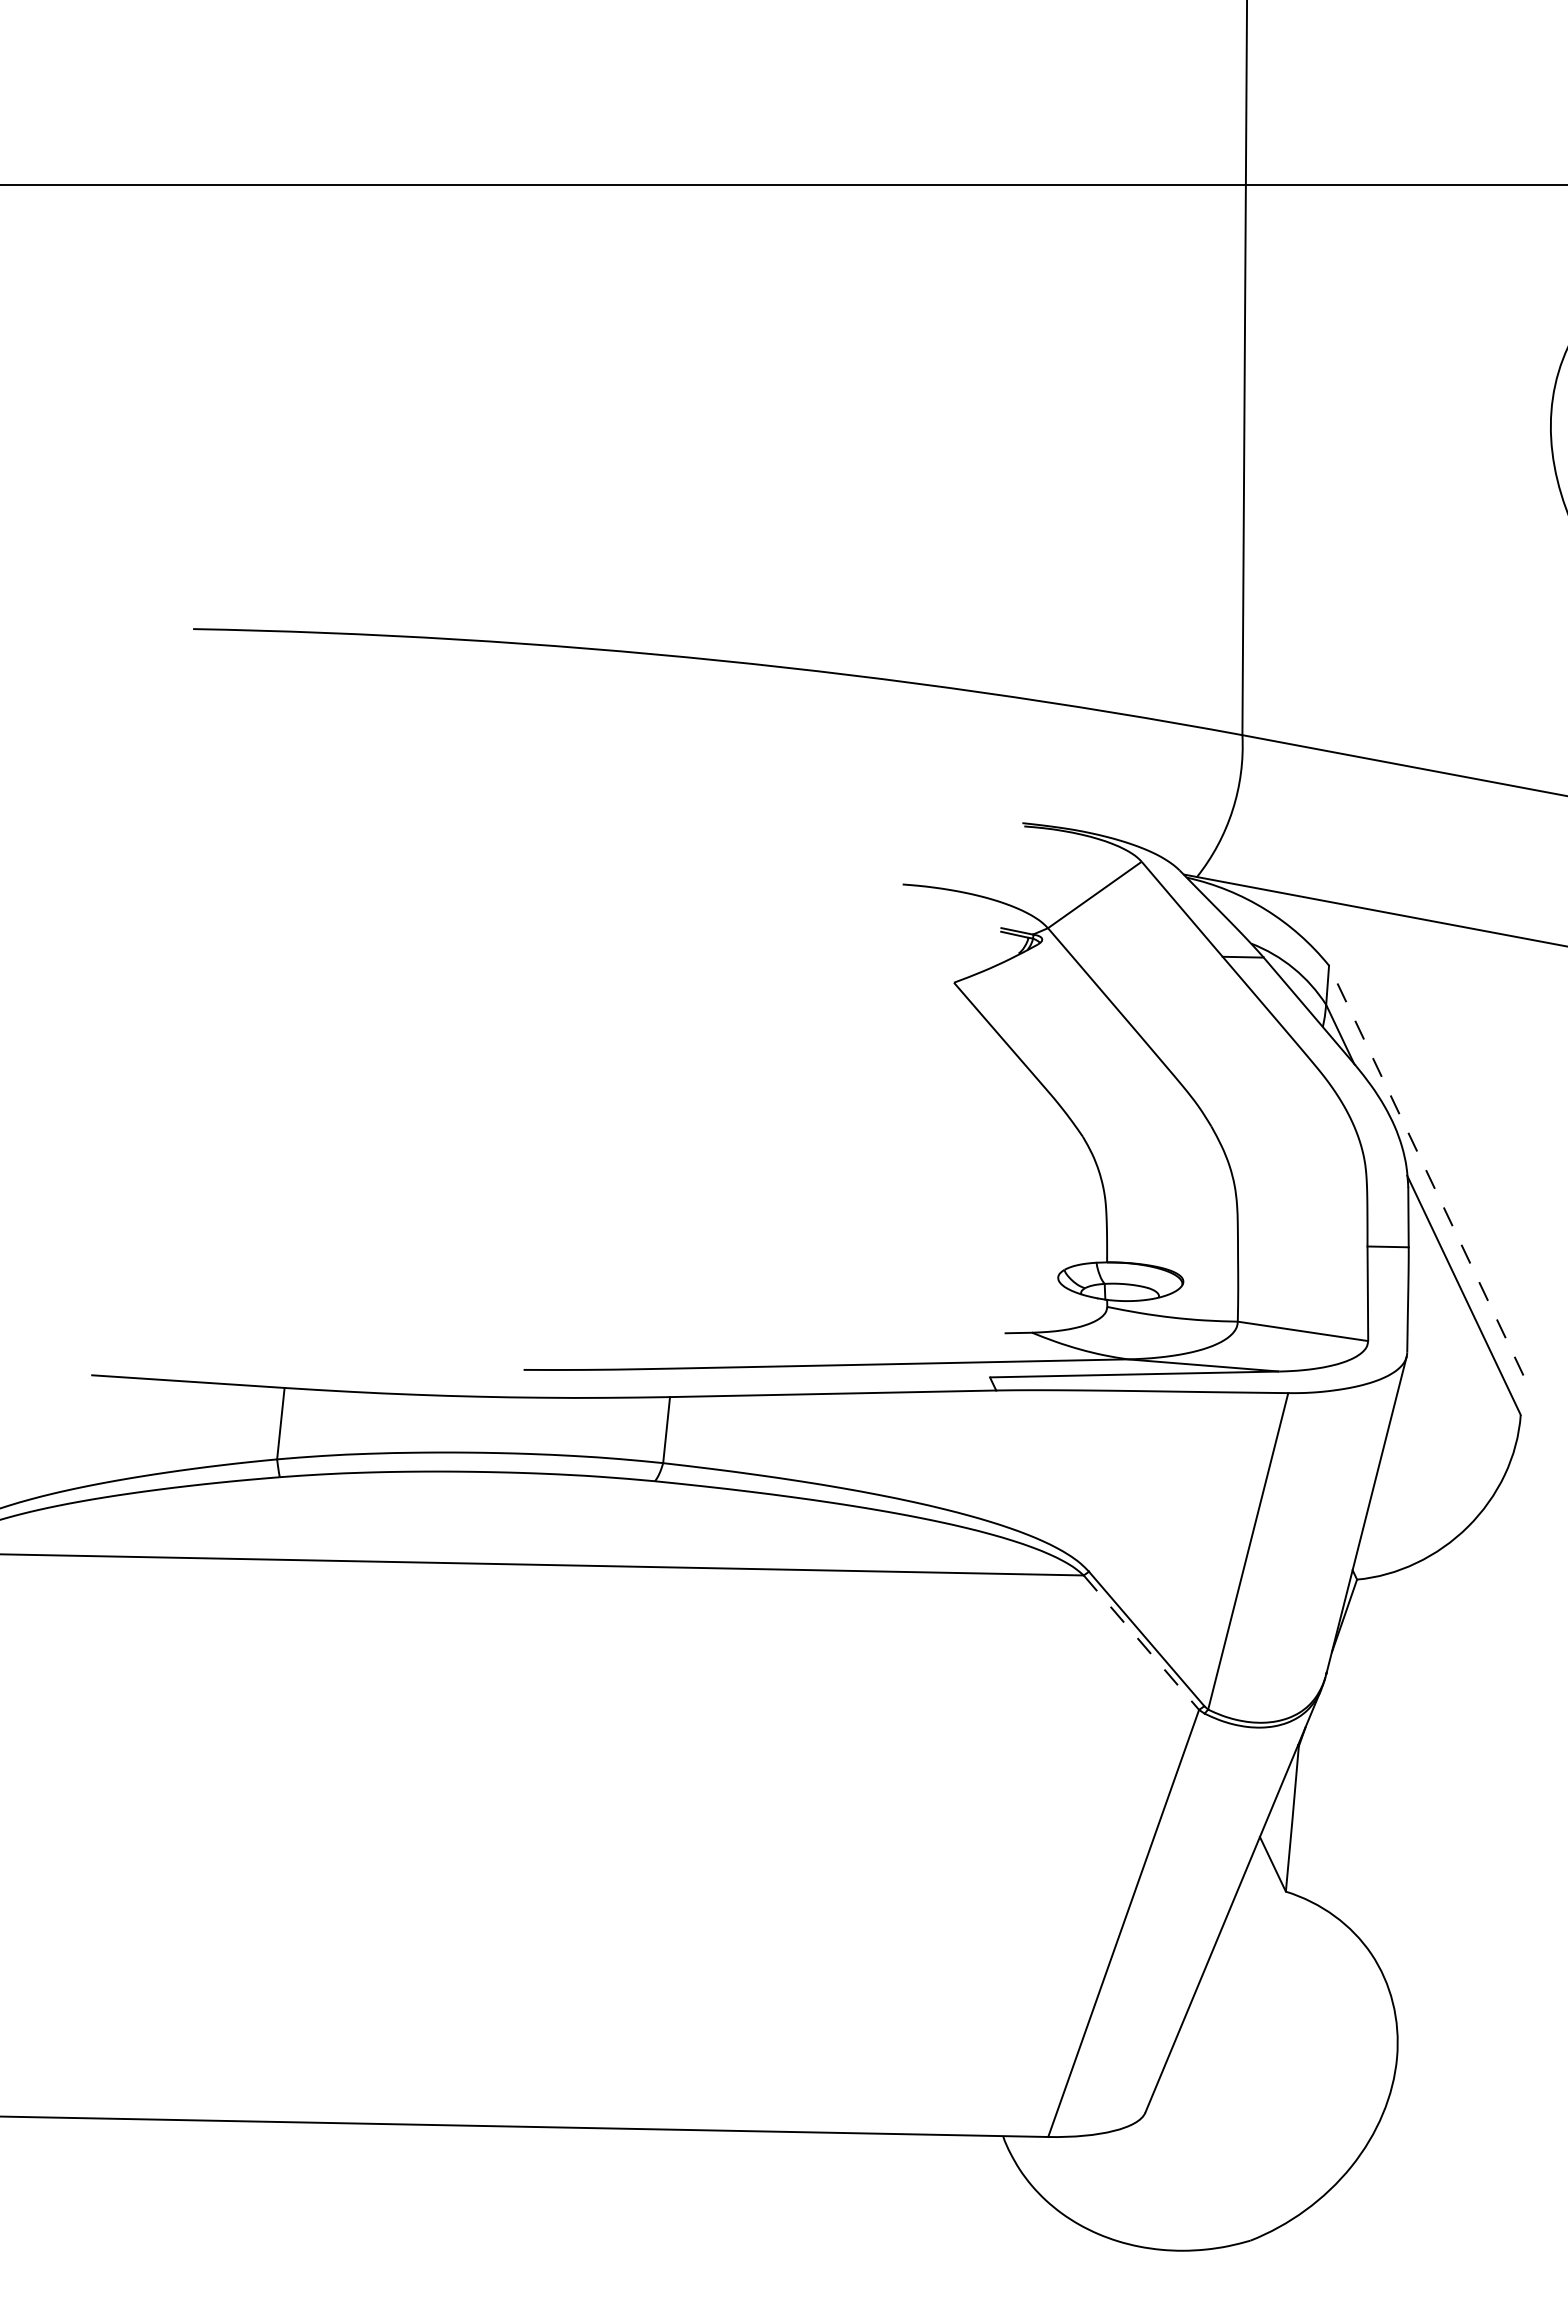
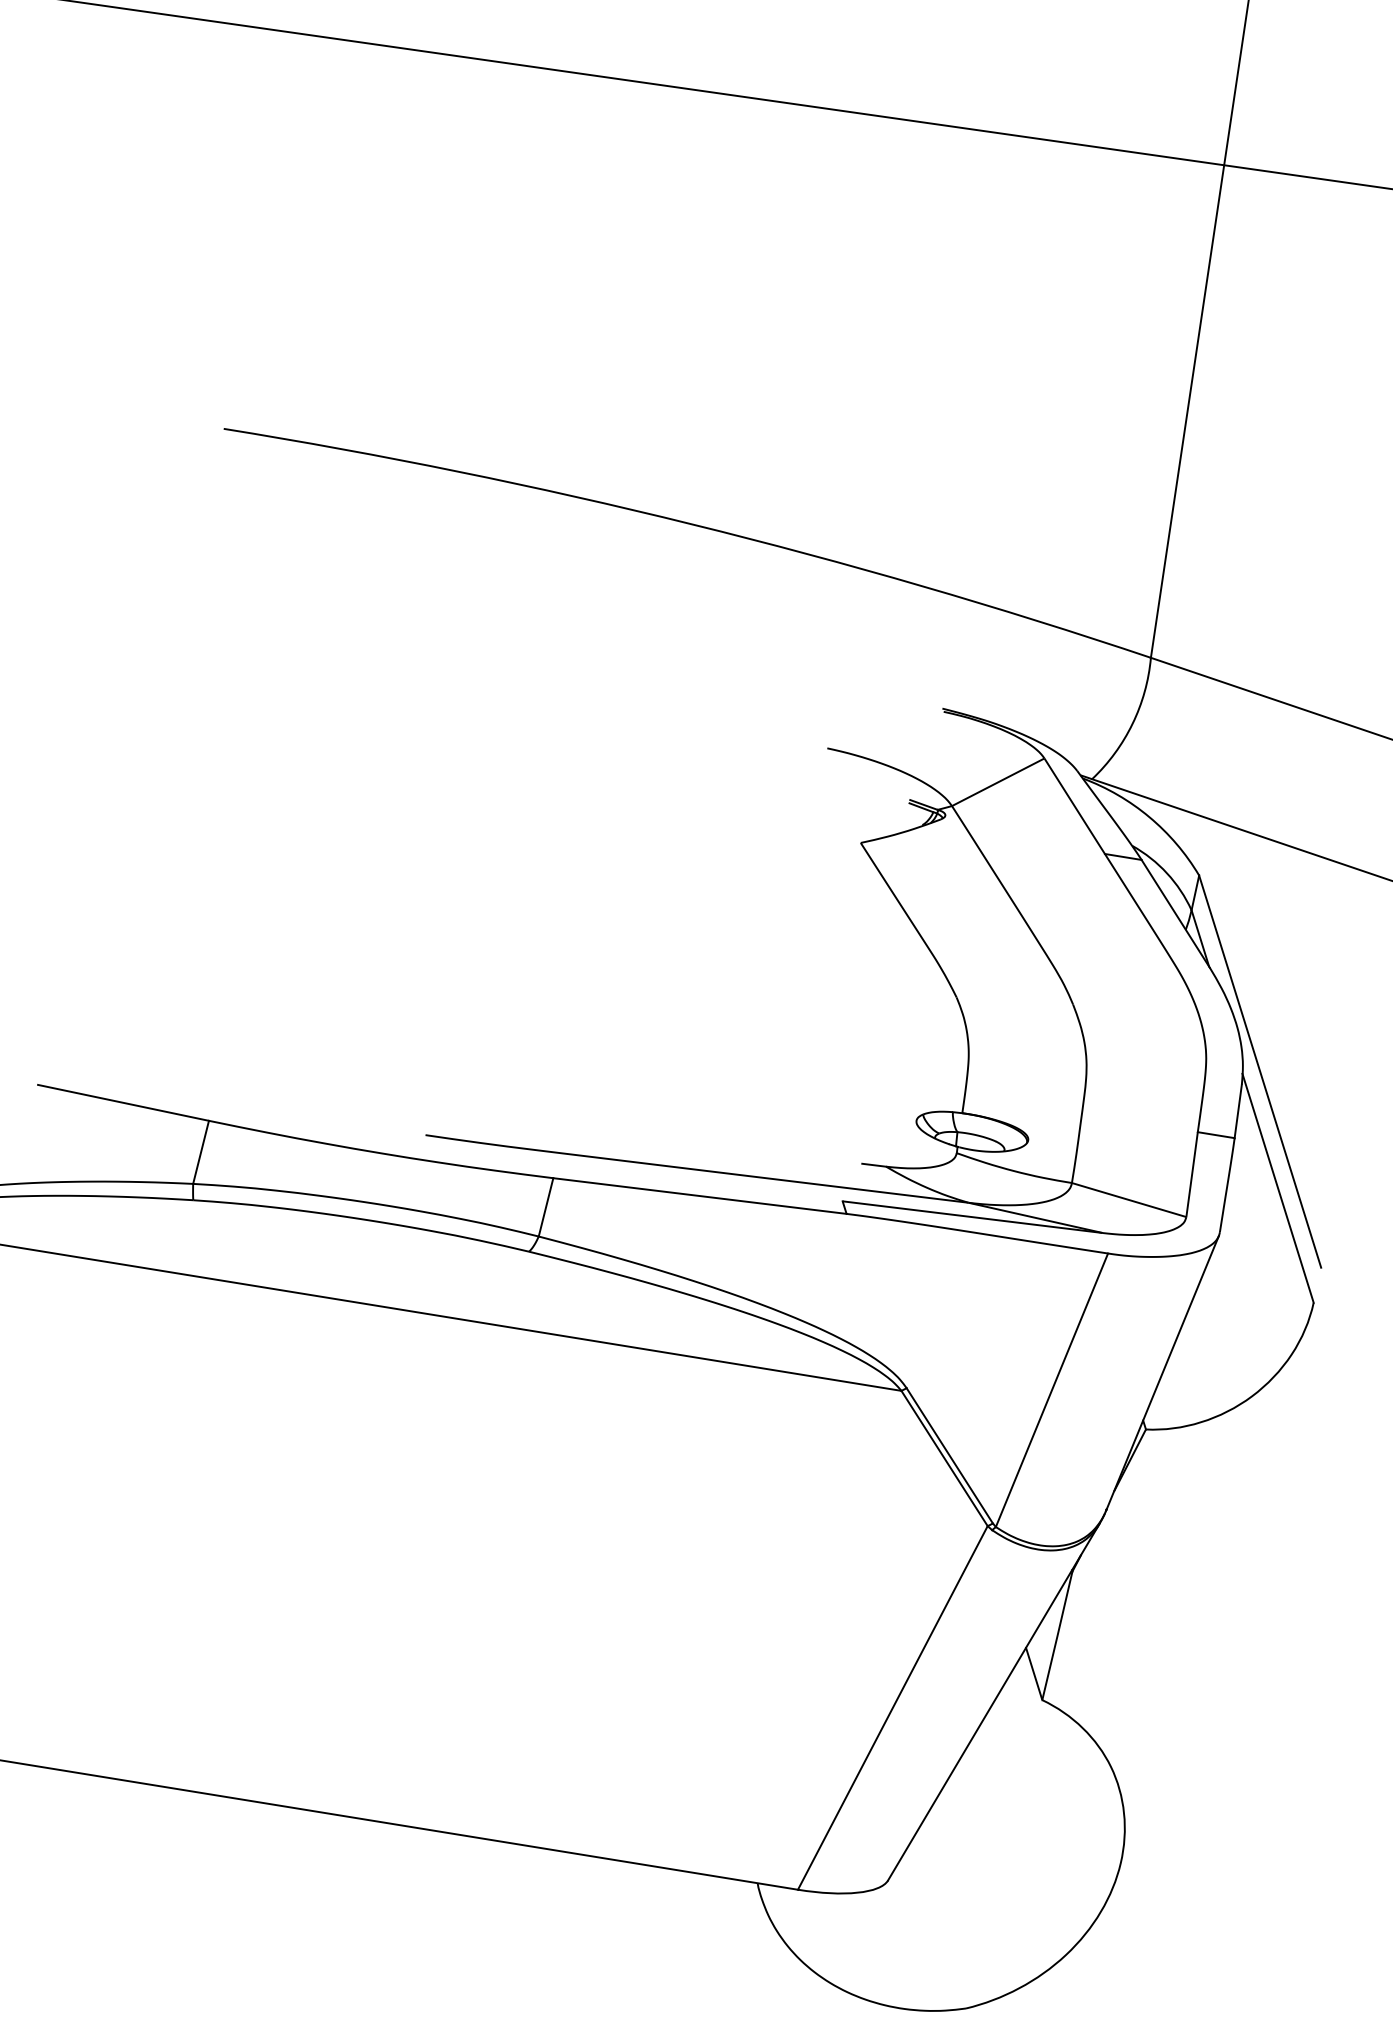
line: (1426, 1170) -> (1260, 1071), dashed -> solid
line: (1141, 1642) -> (944, 1458), dashed -> solid

